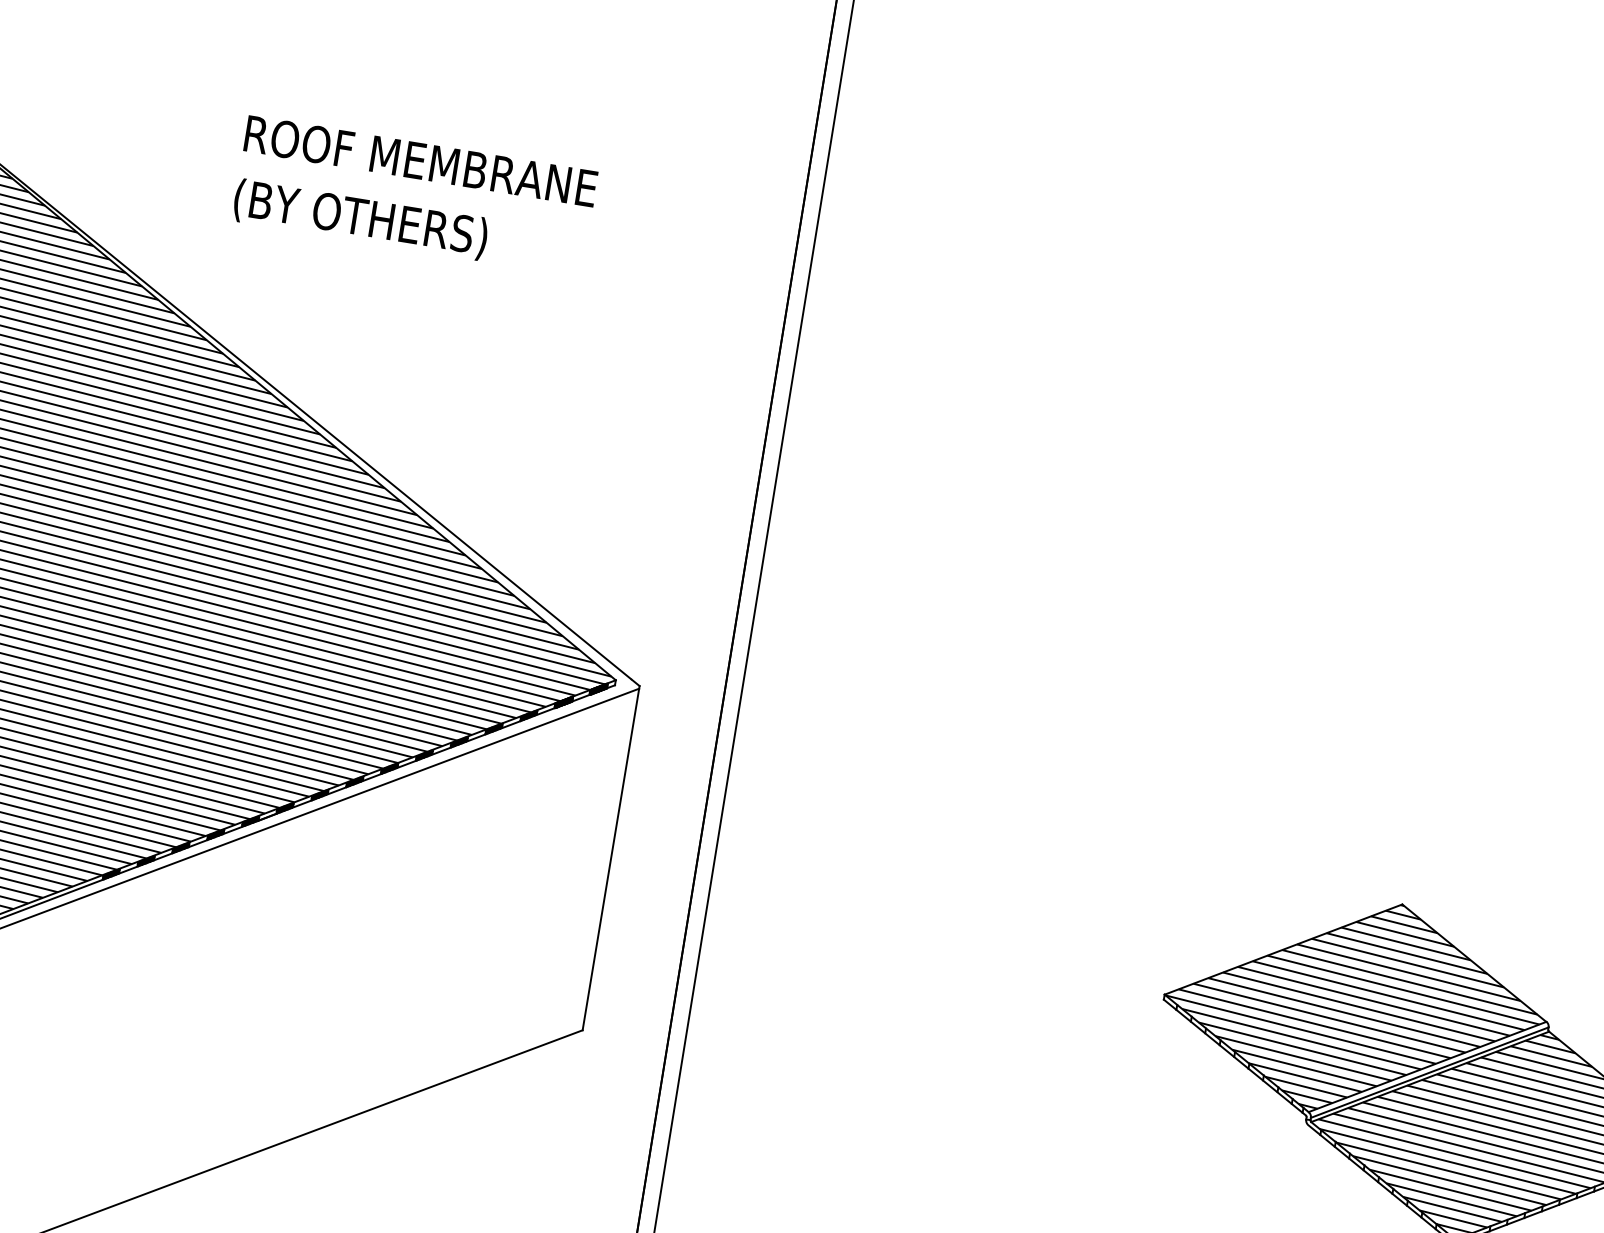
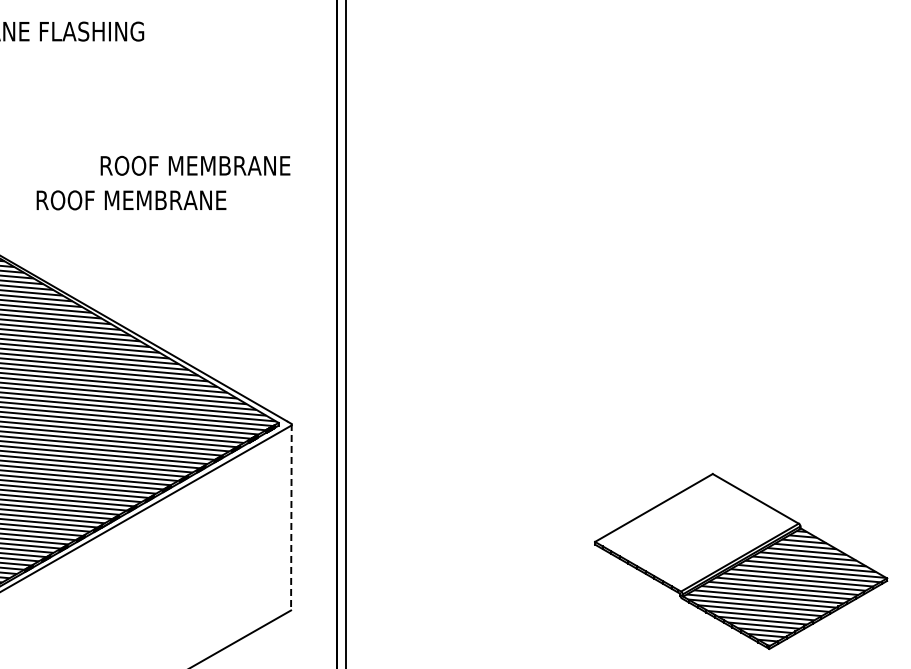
text: (421, 160) -> (195, 165), moved
text: (410, 227) -> (131, 201), (BY OTHERS) -> ROOF MEMBRANE
line: (611, 858) -> (291, 517), solid -> dashed
hatch: (1353, 1005) -> (695, 531), removed

